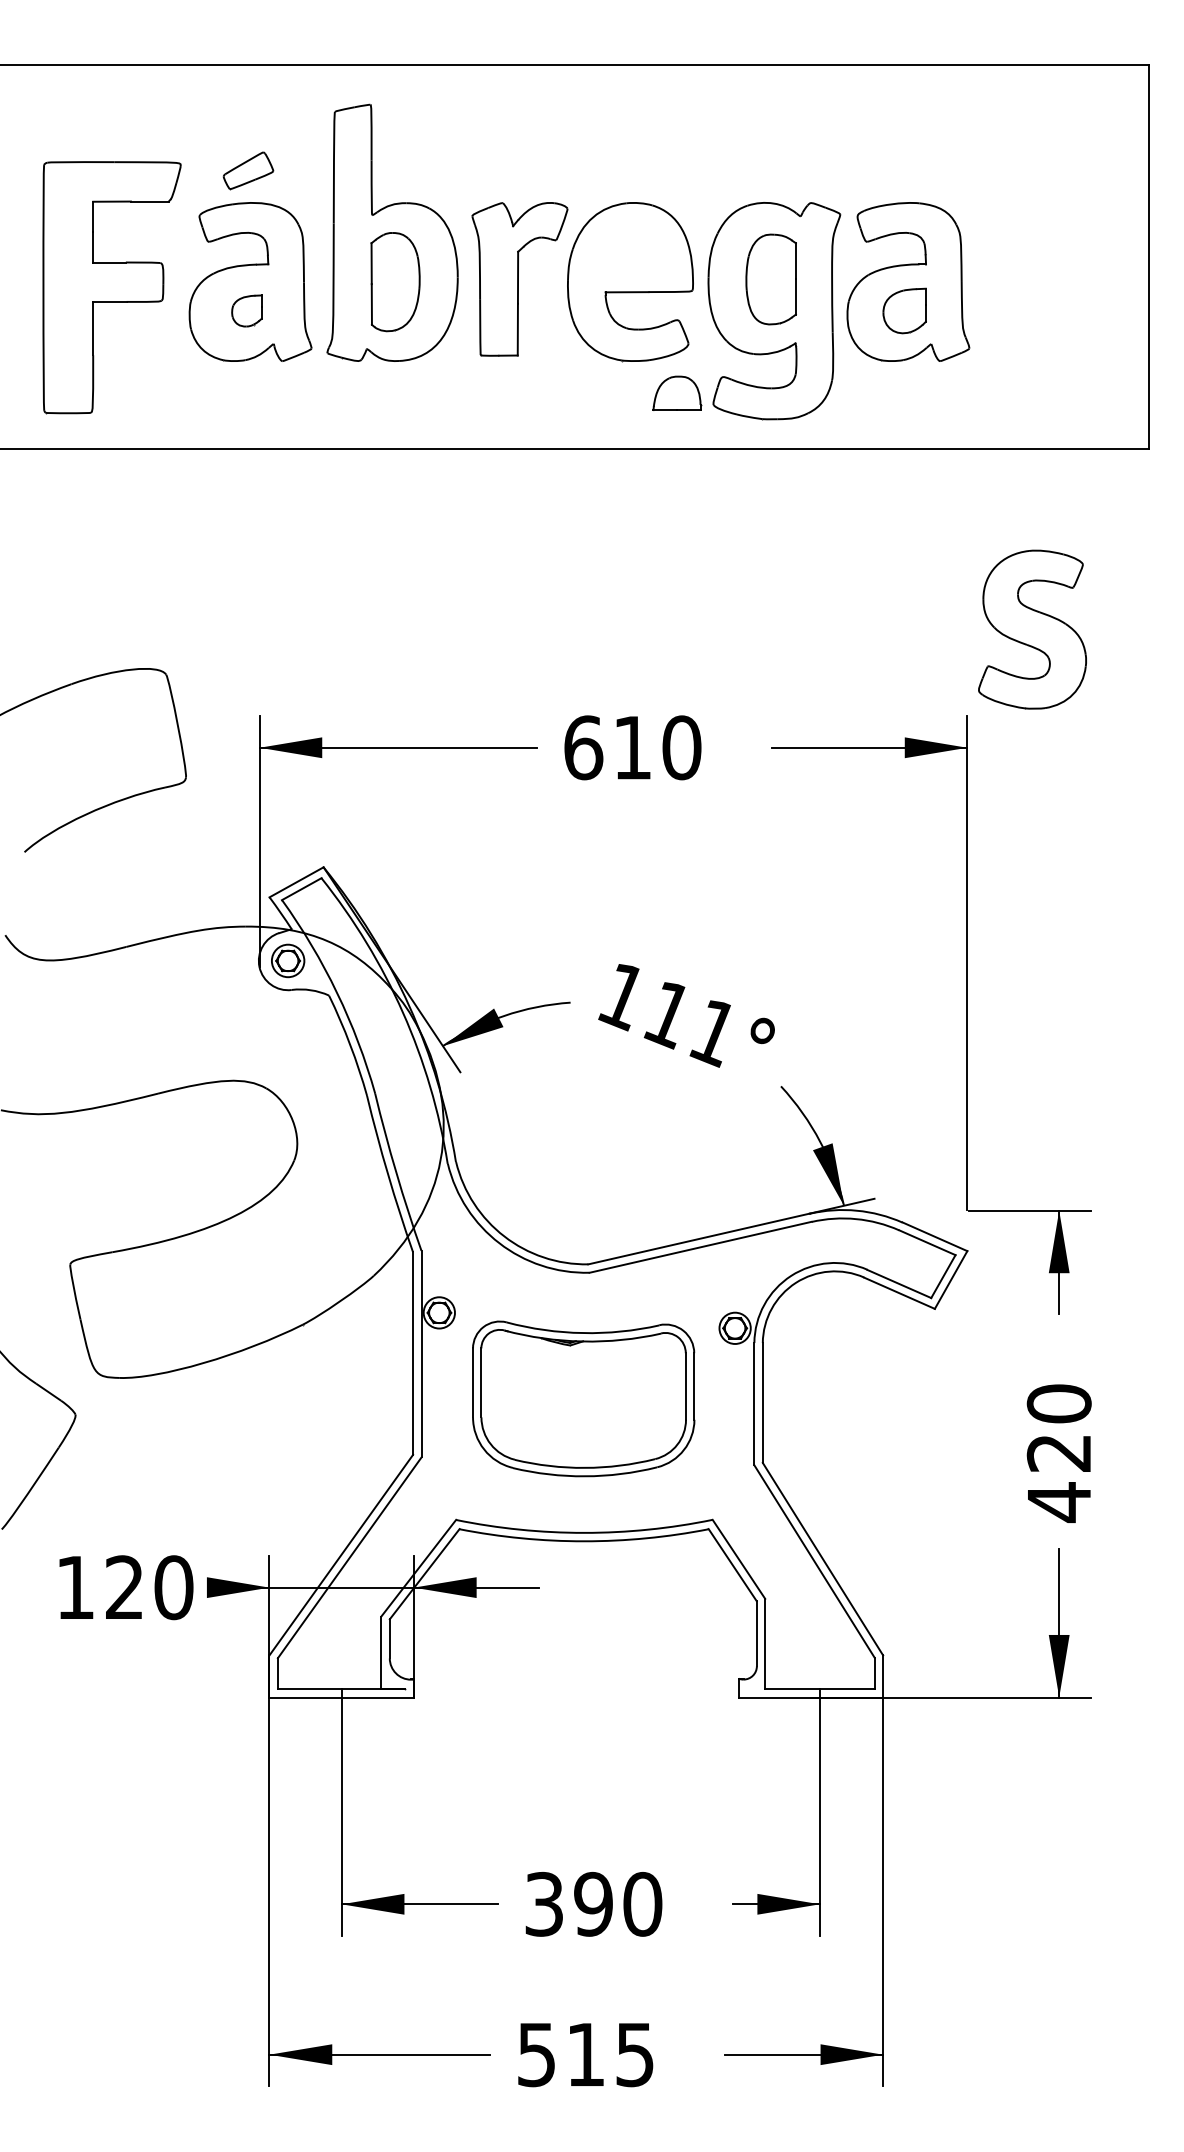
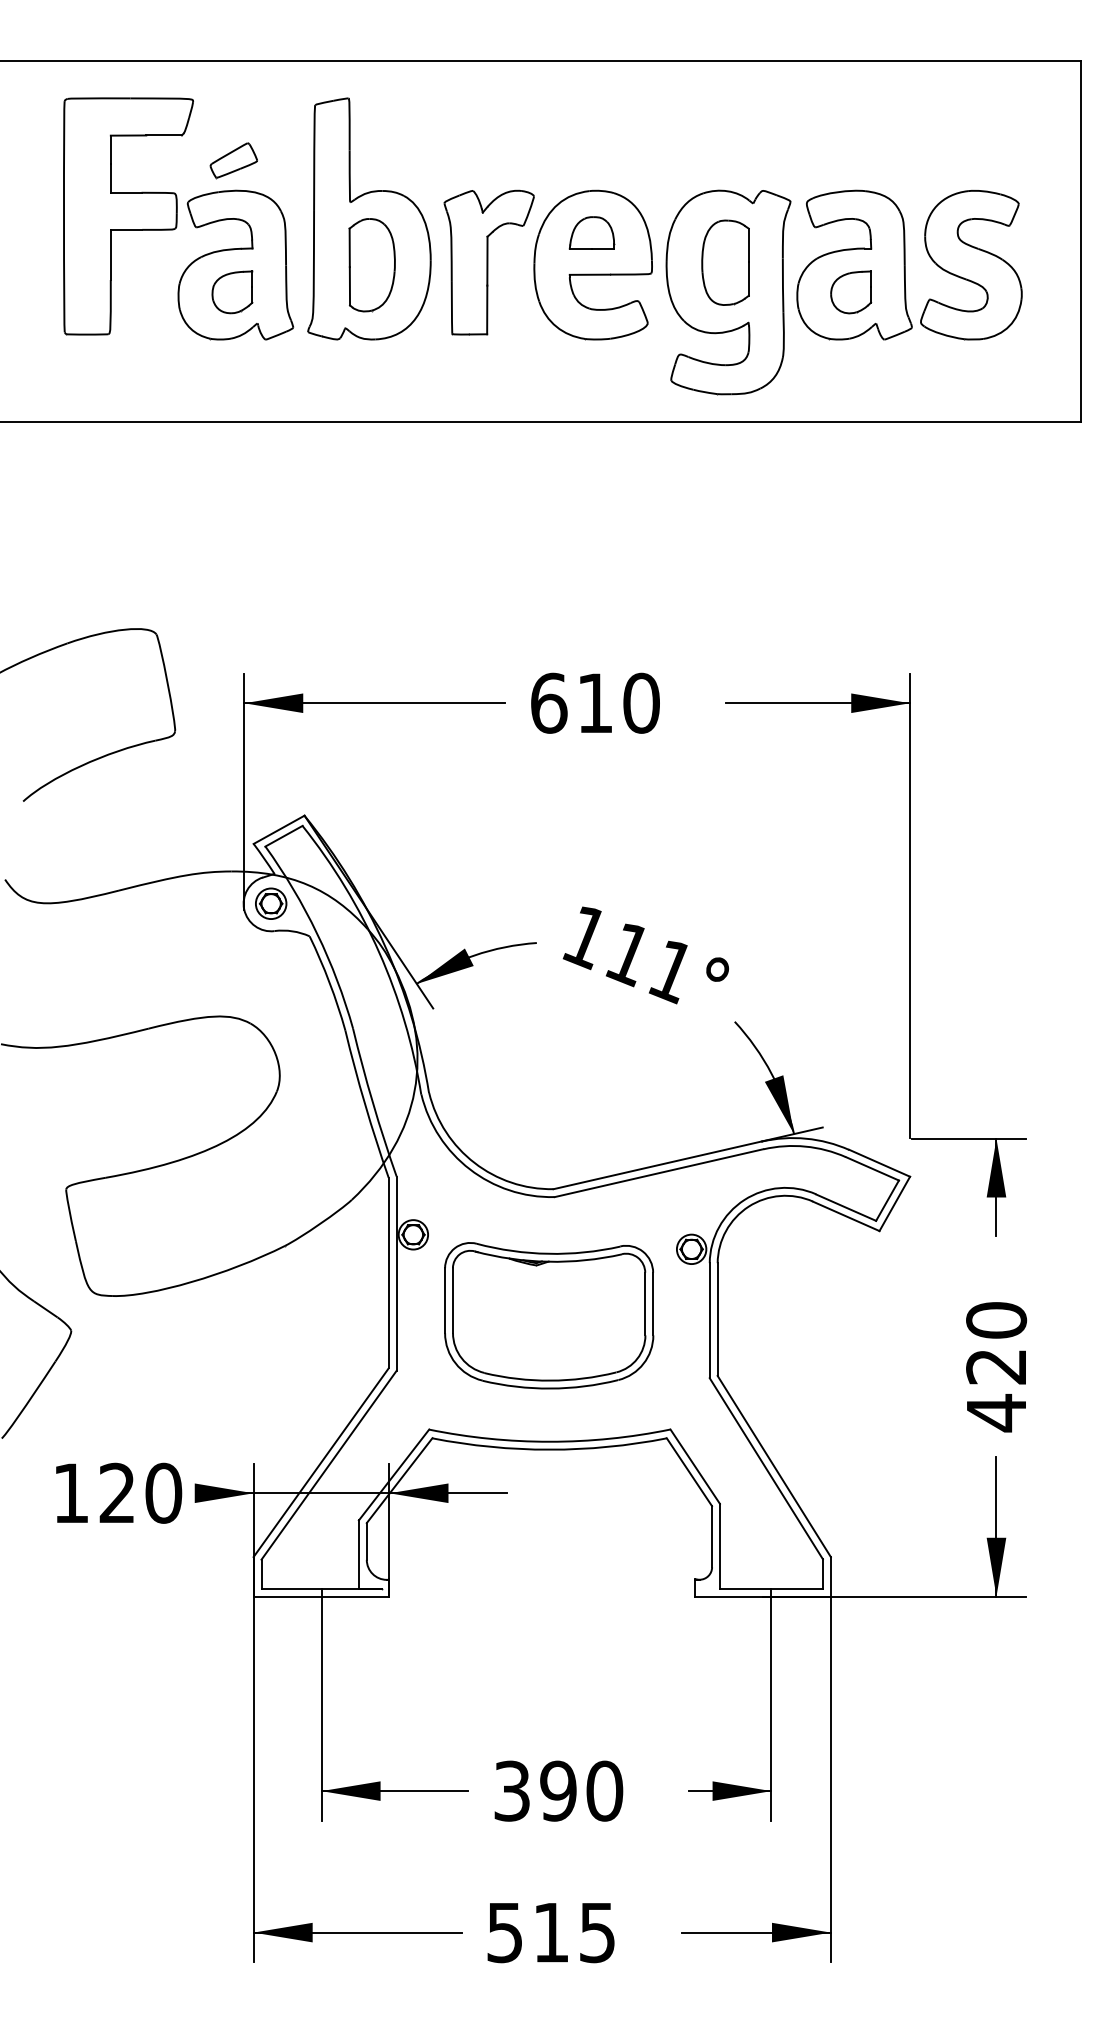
part: (112, 287) -> (128, 216), moved
part: (247, 311) -> (232, 292), size x1.43
part: (676, 392) -> (591, 232), moved
part: (1032, 628) -> (971, 264), moved

